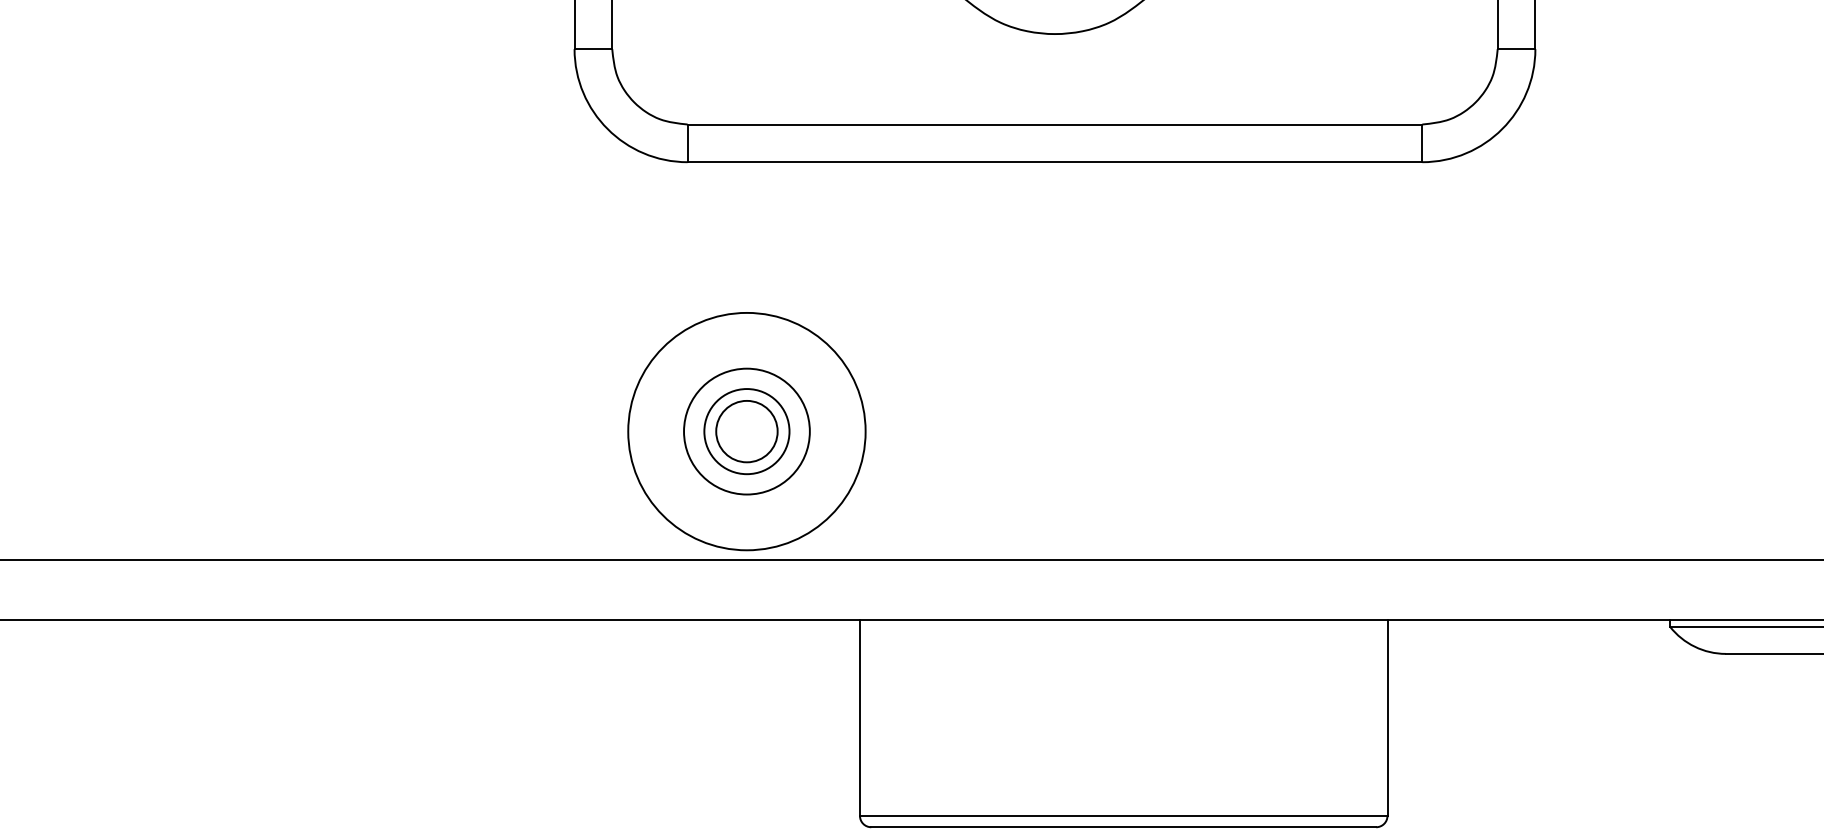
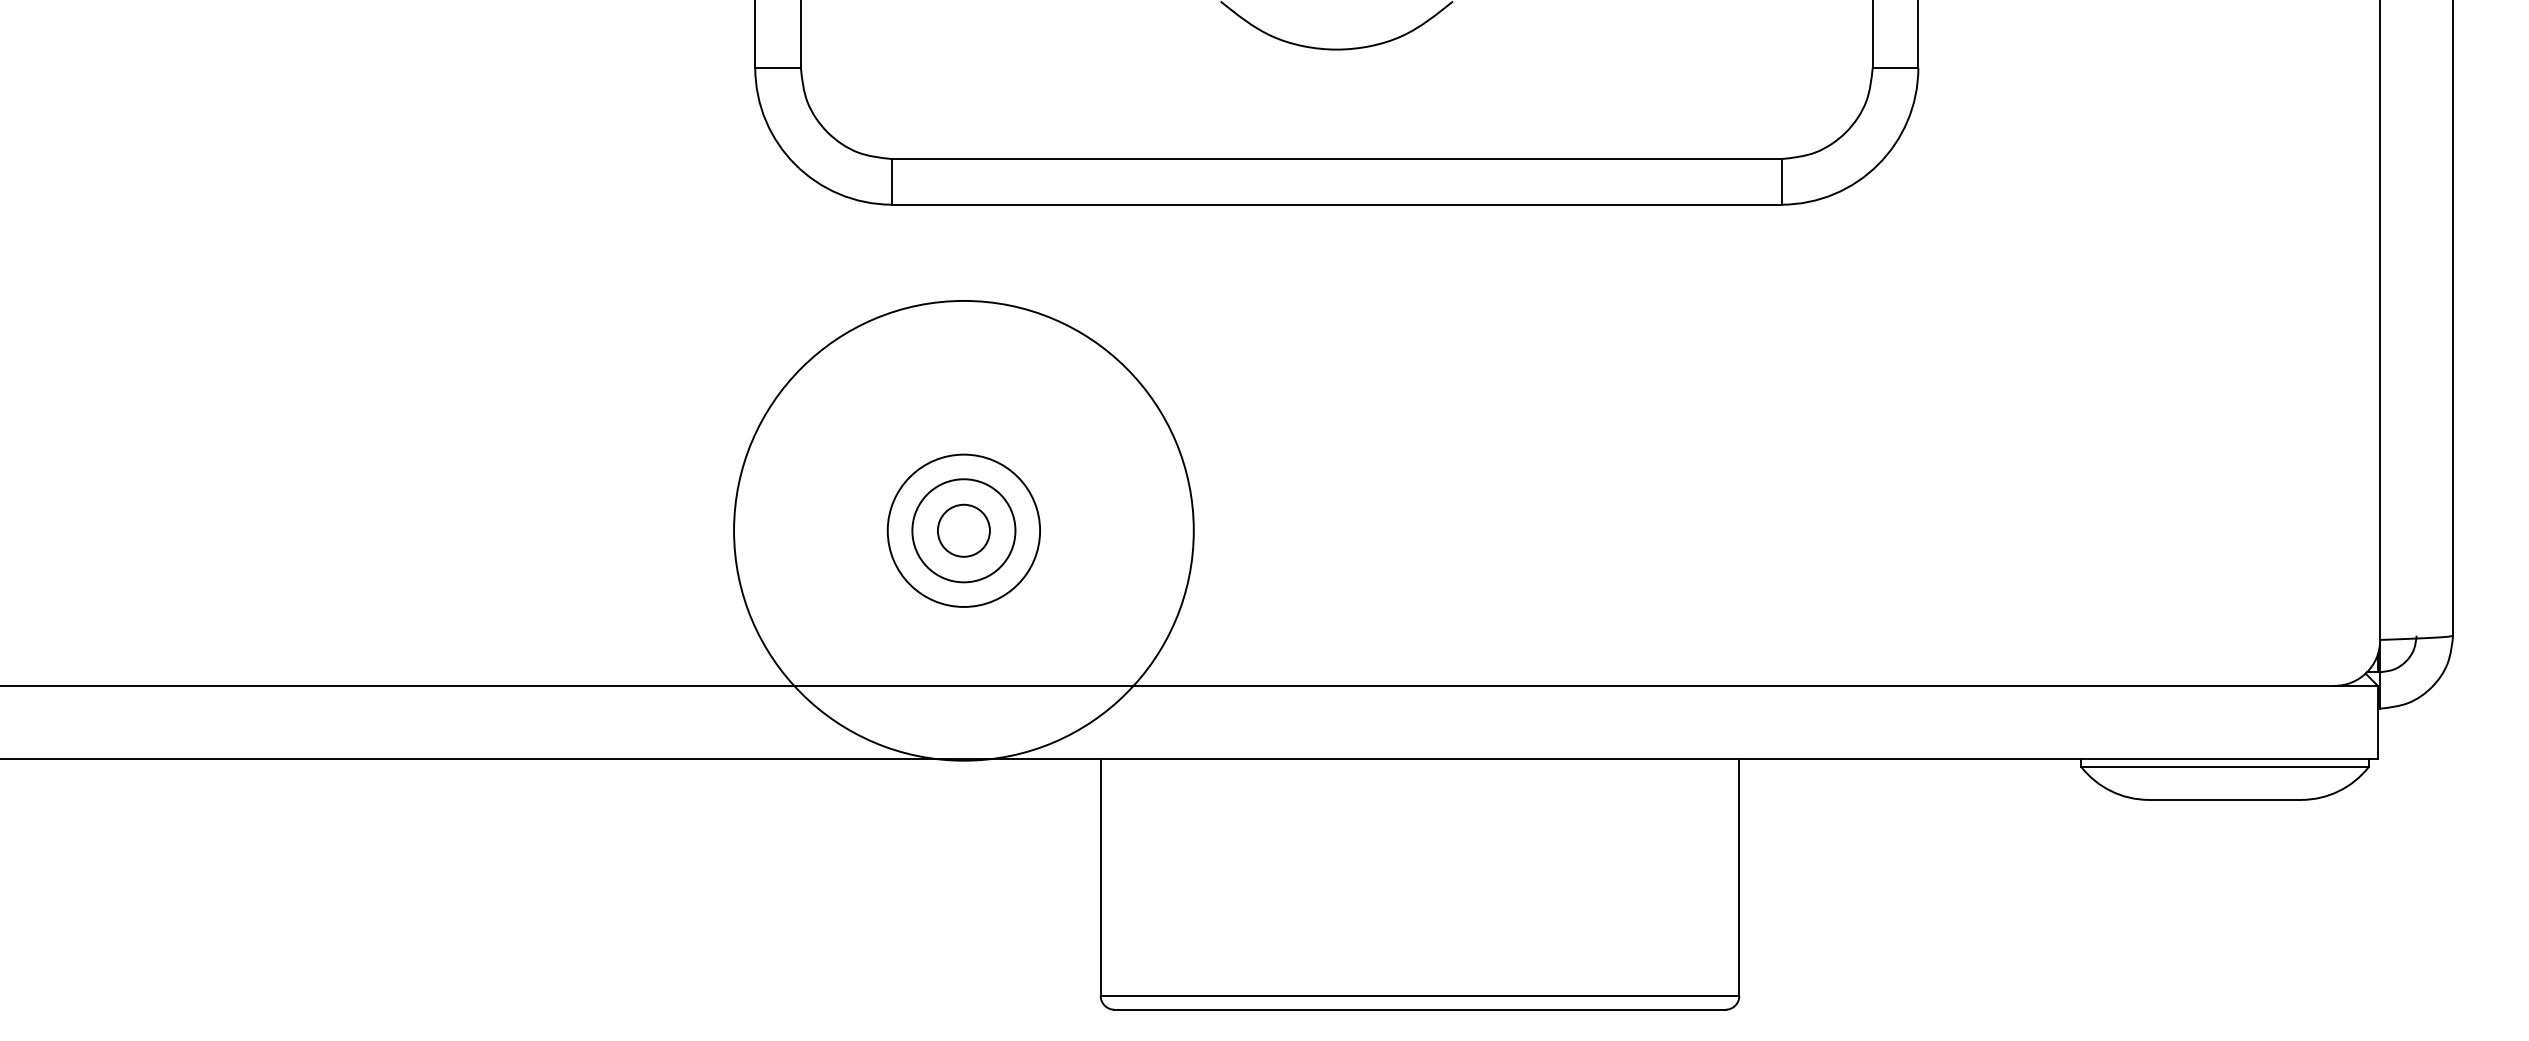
circle: (746, 431) -> (963, 530), size x0.7
circle: (746, 431) -> (963, 530), size x1.6

